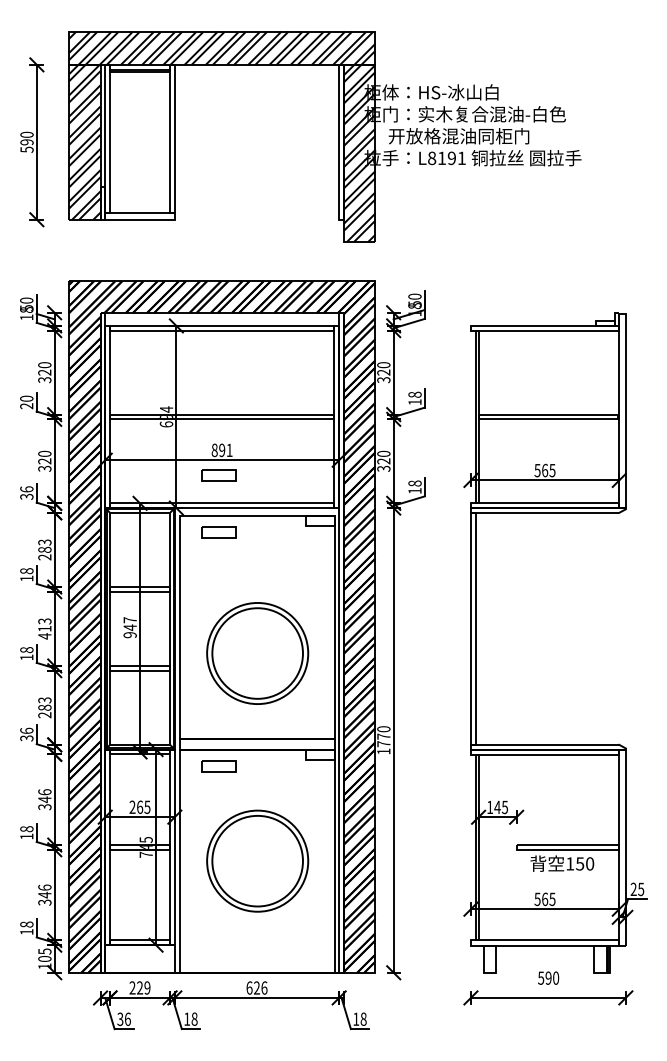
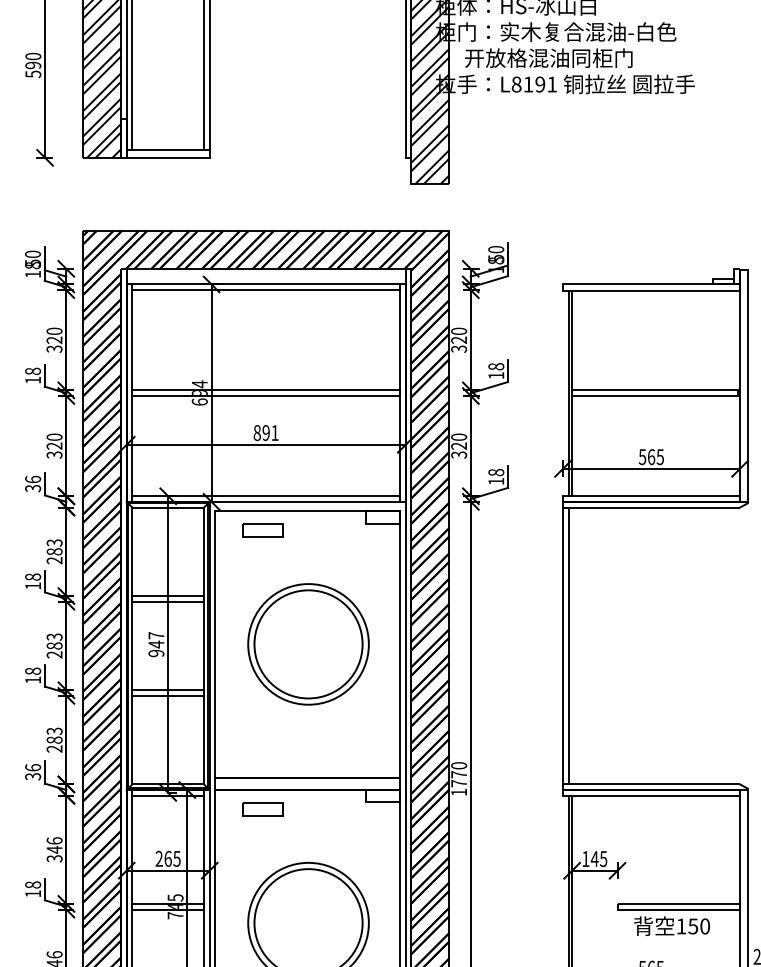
text: (26, 402) -> (32, 375), 20 -> 18
part: (218, 475) -> (261, 462), removed
text: (44, 632) -> (54, 650), 413 -> 283
part: (257, 653) -> (308, 644), moved

